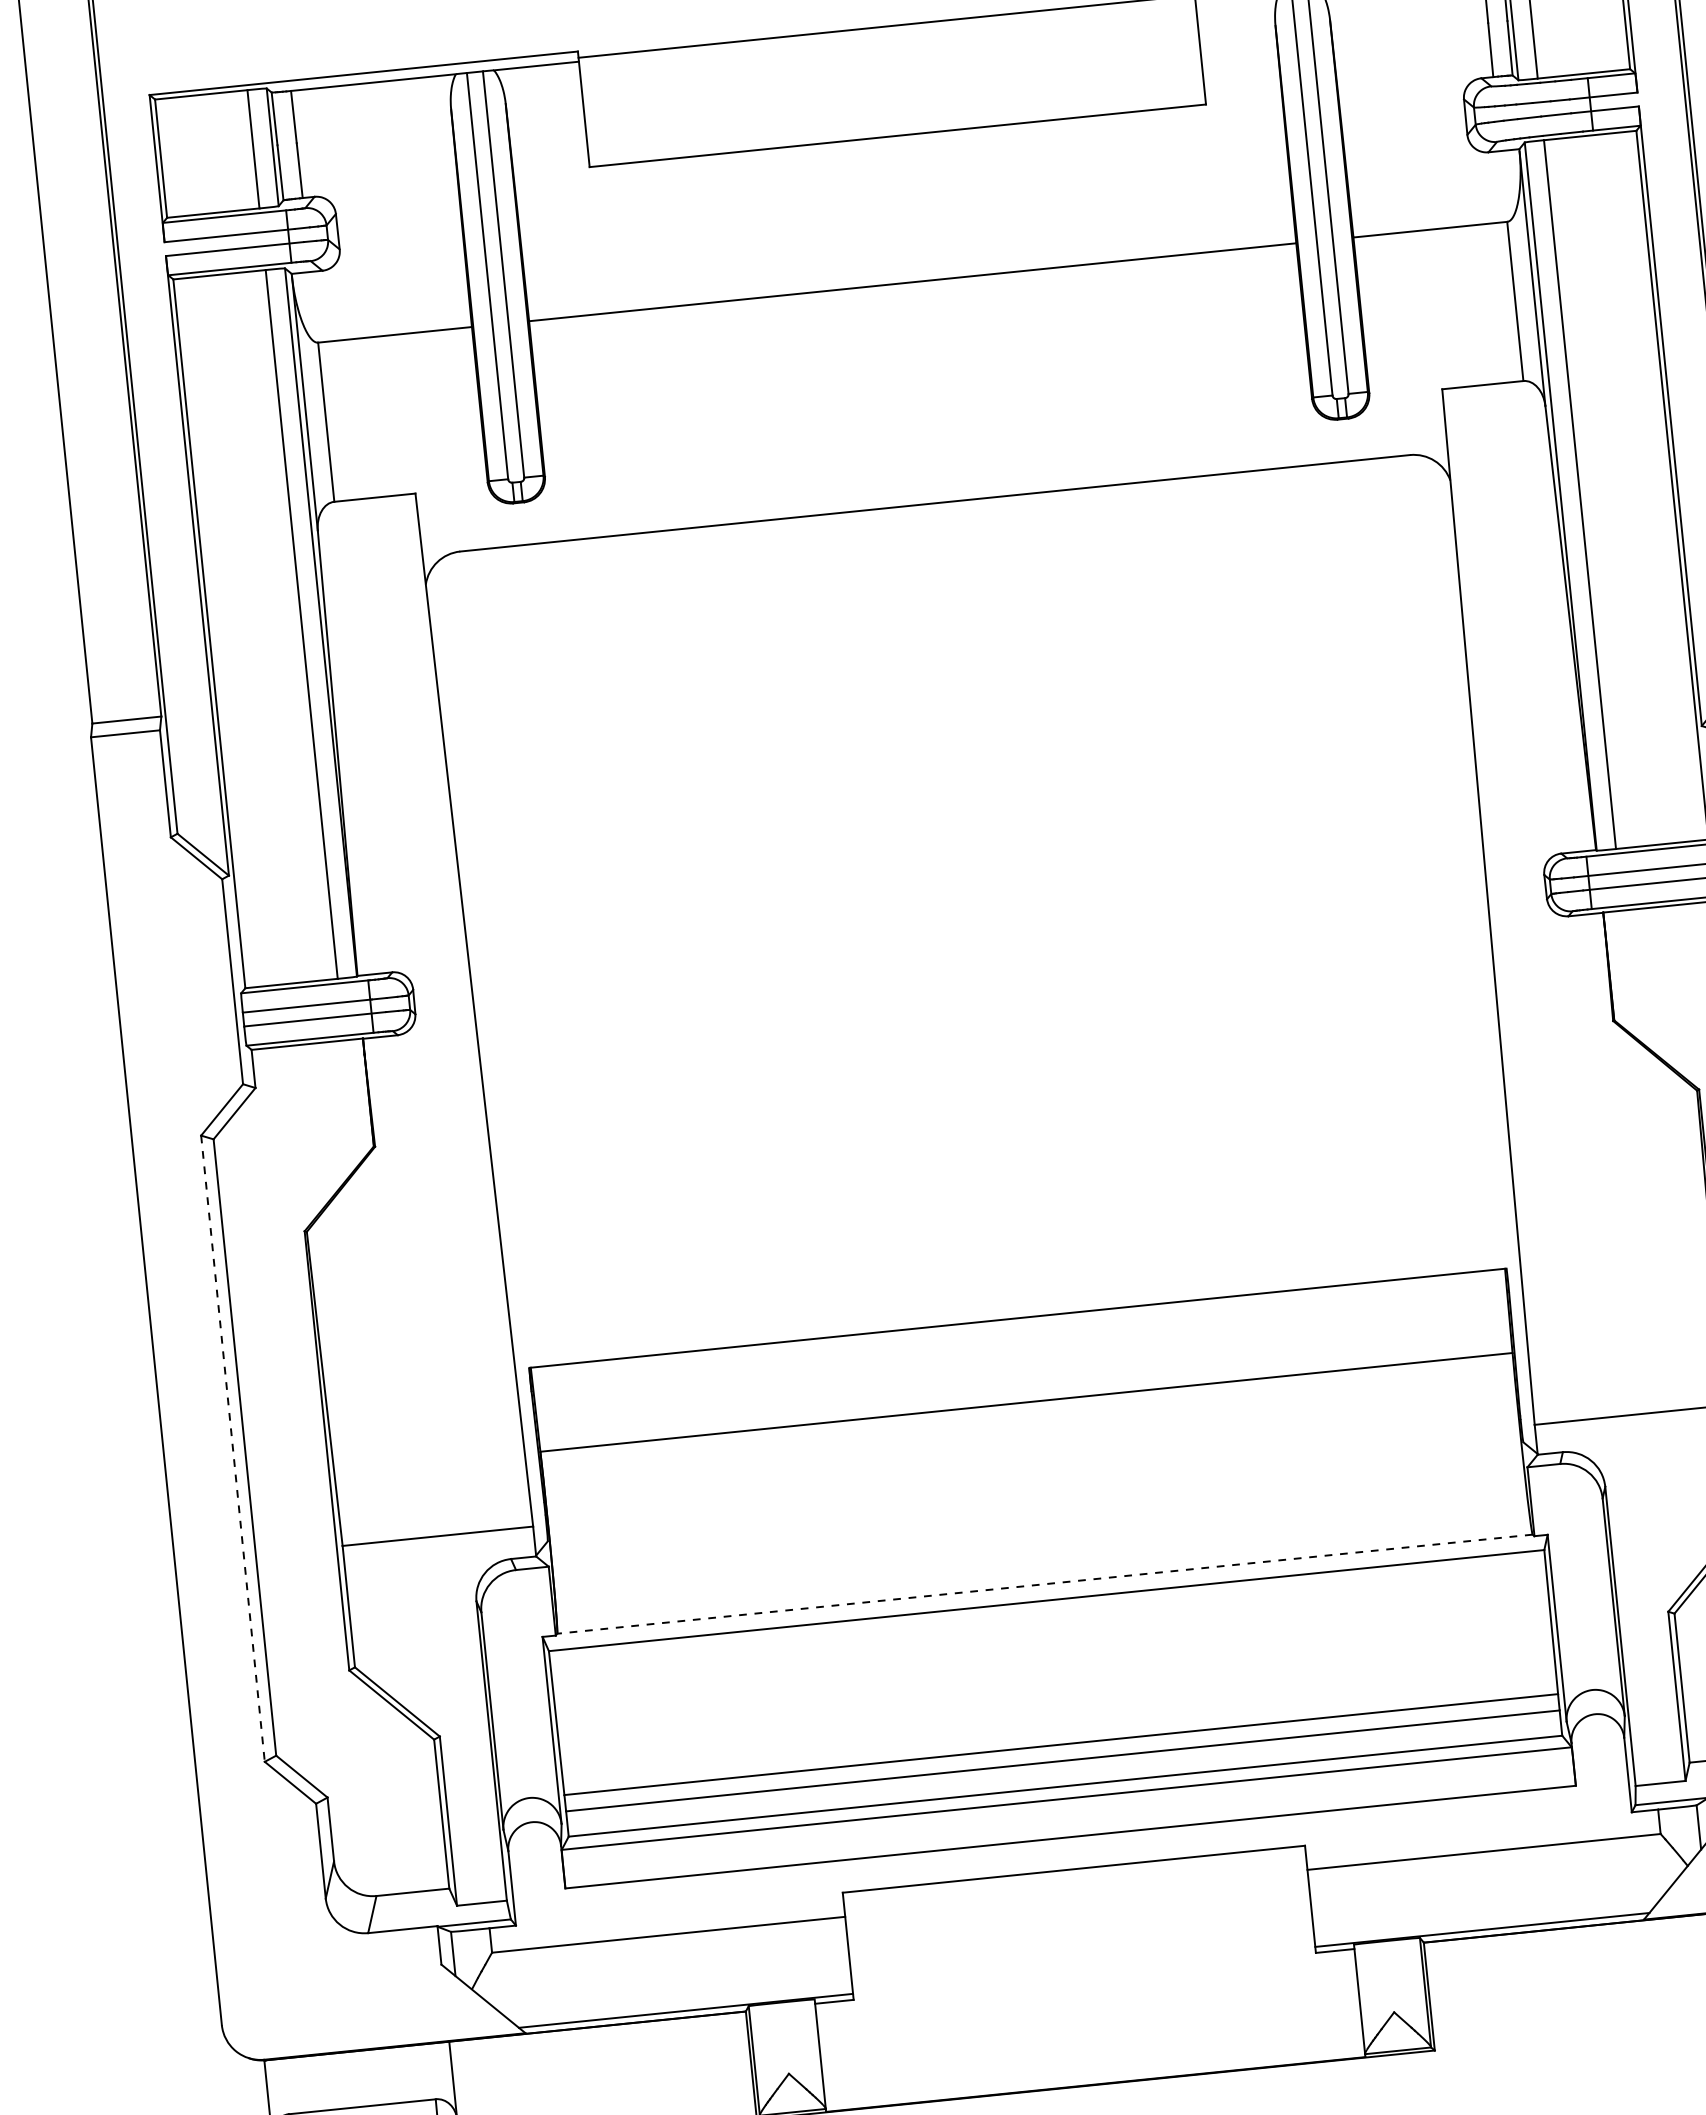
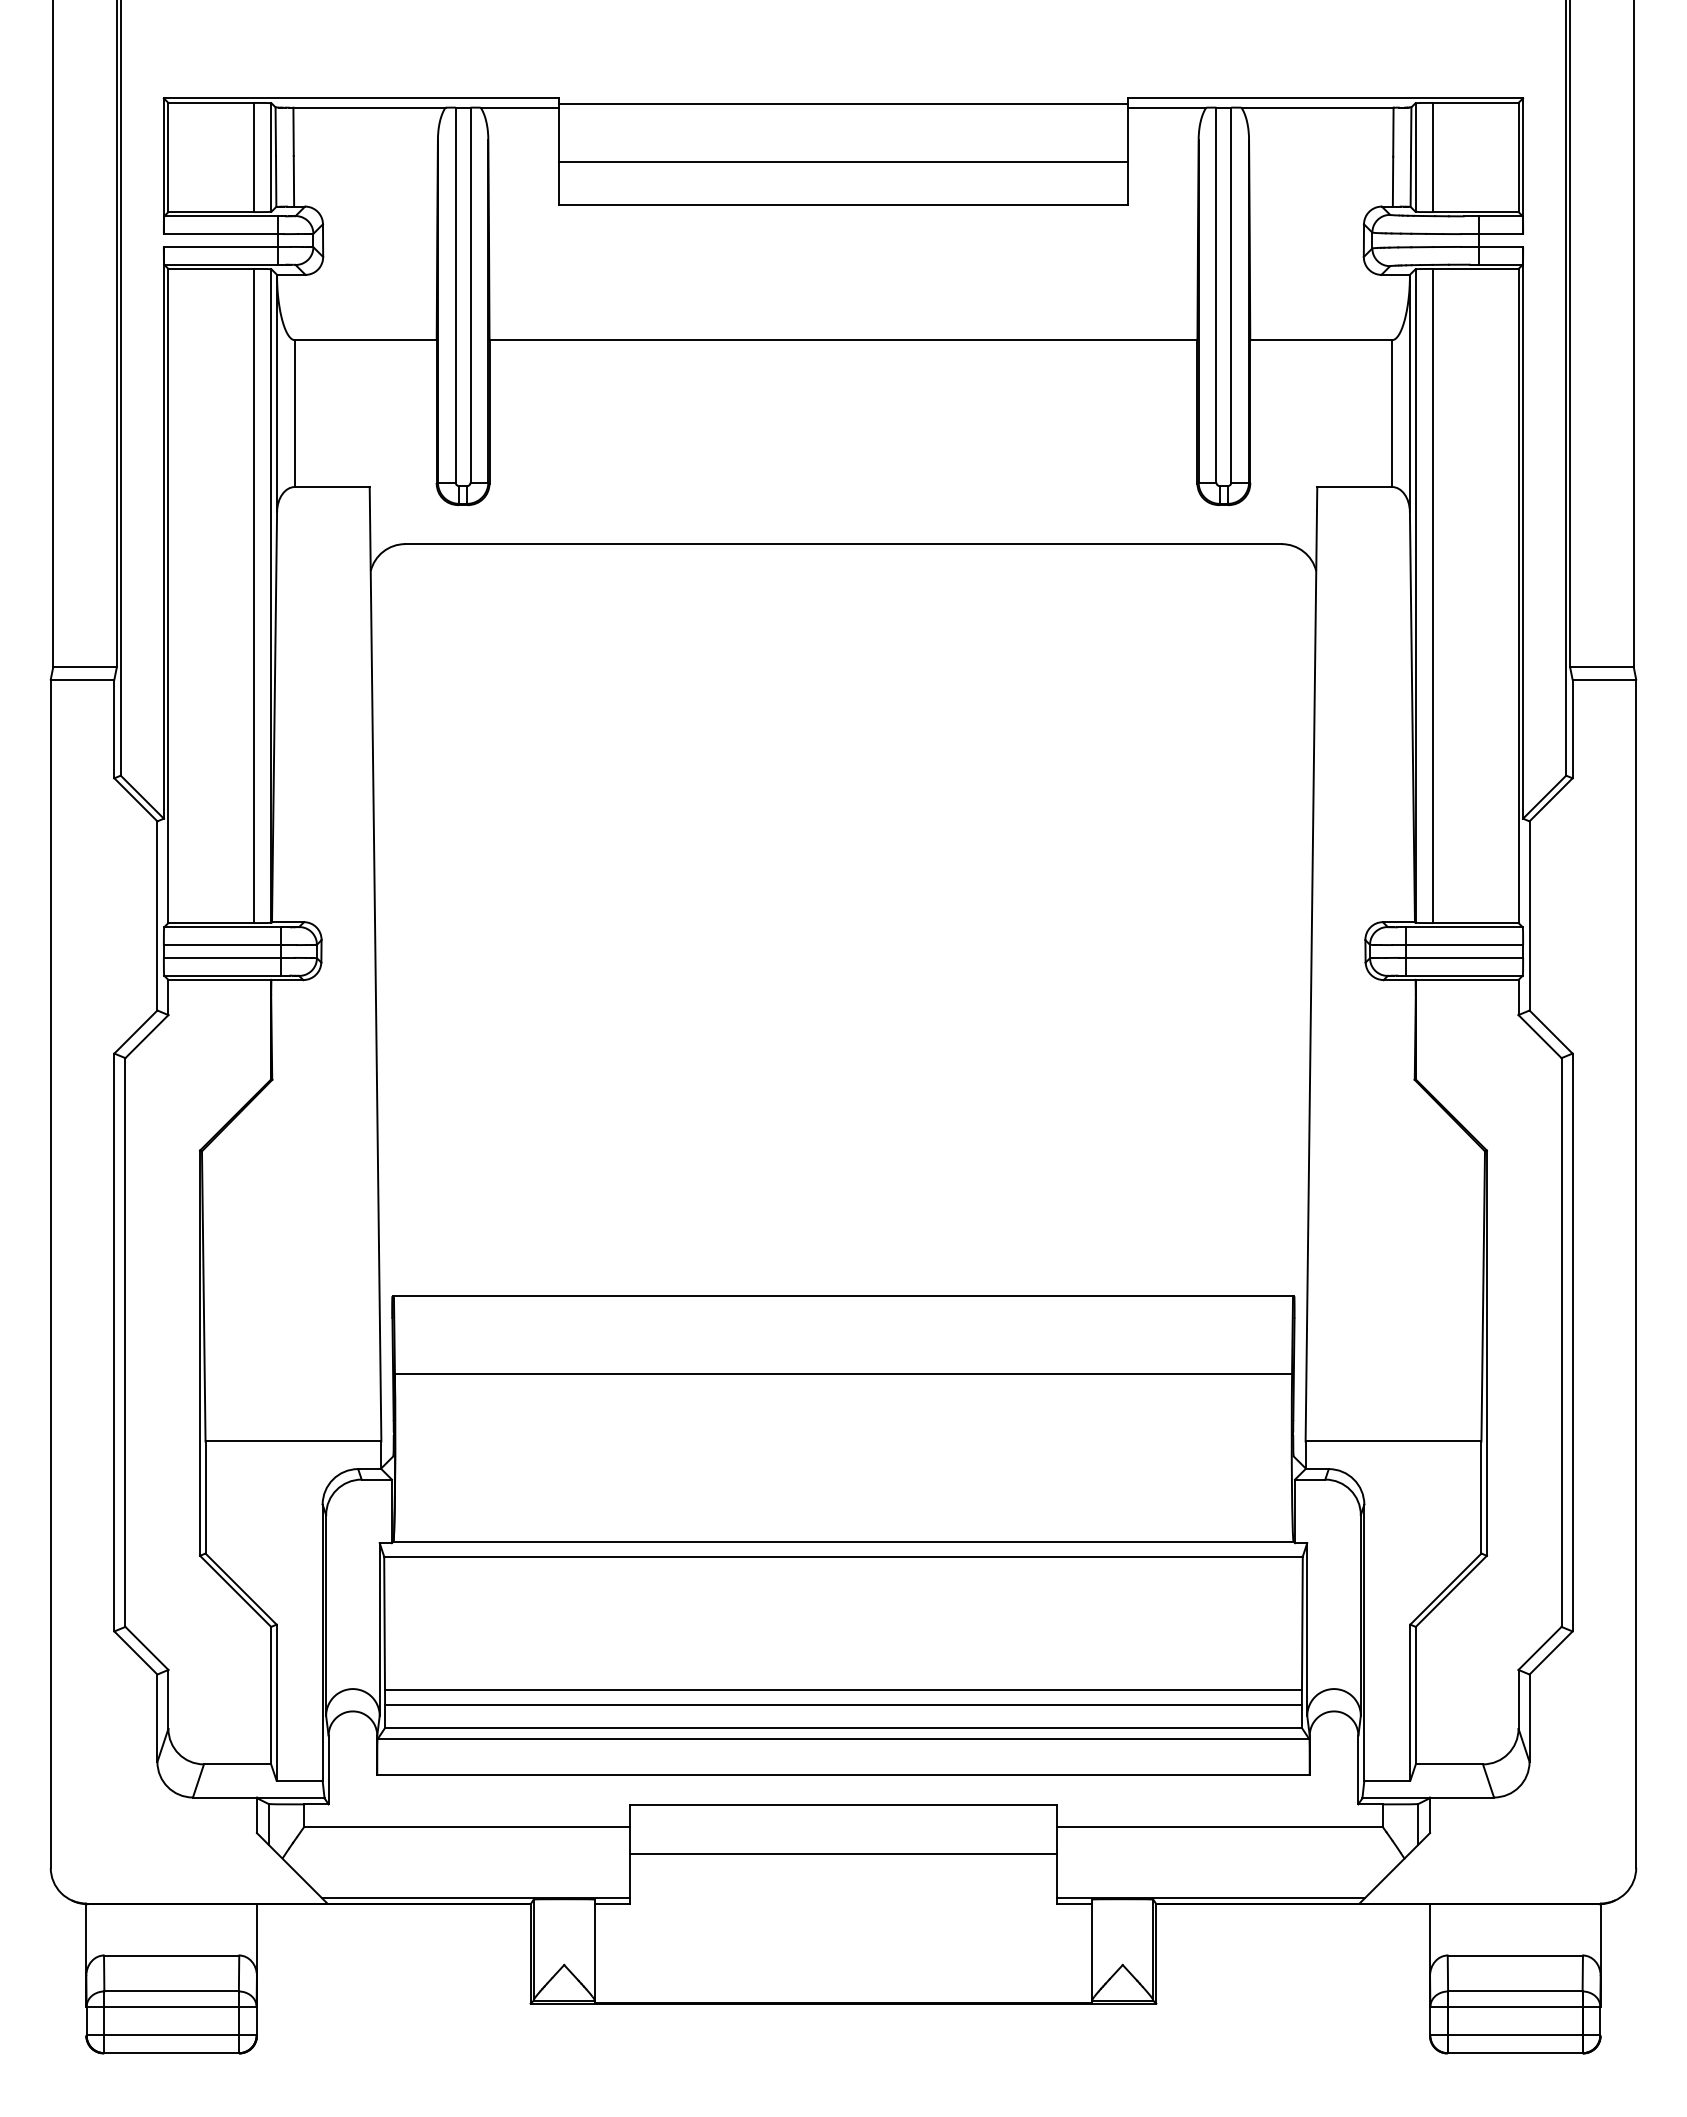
line: (893, 89) -> (843, 162), added
line: (233, 1448) -> (114, 1342), dashed -> solid
line: (1044, 1584) -> (843, 1541), dashed -> solid
line: (1079, 1923) -> (843, 1854), added

